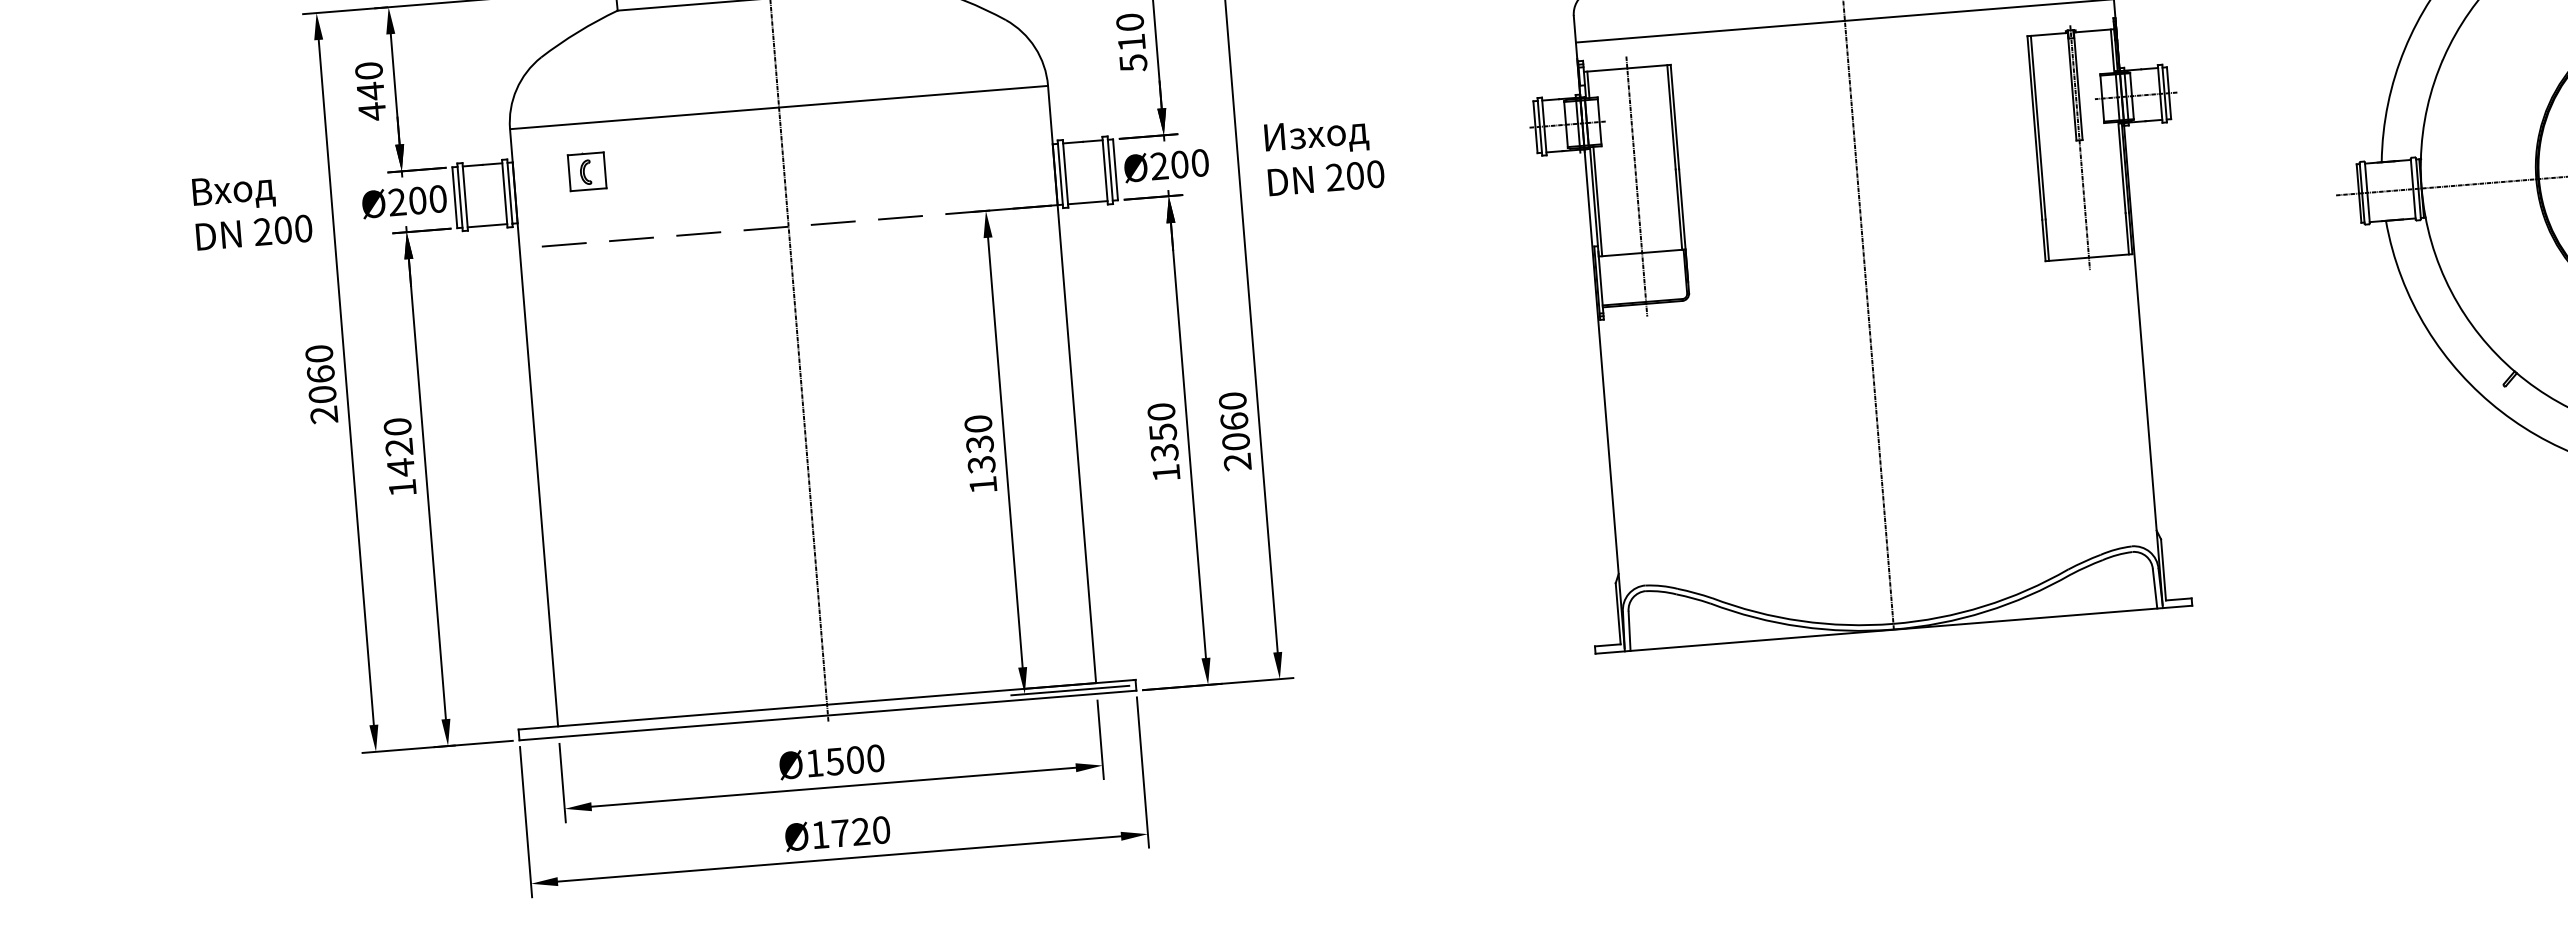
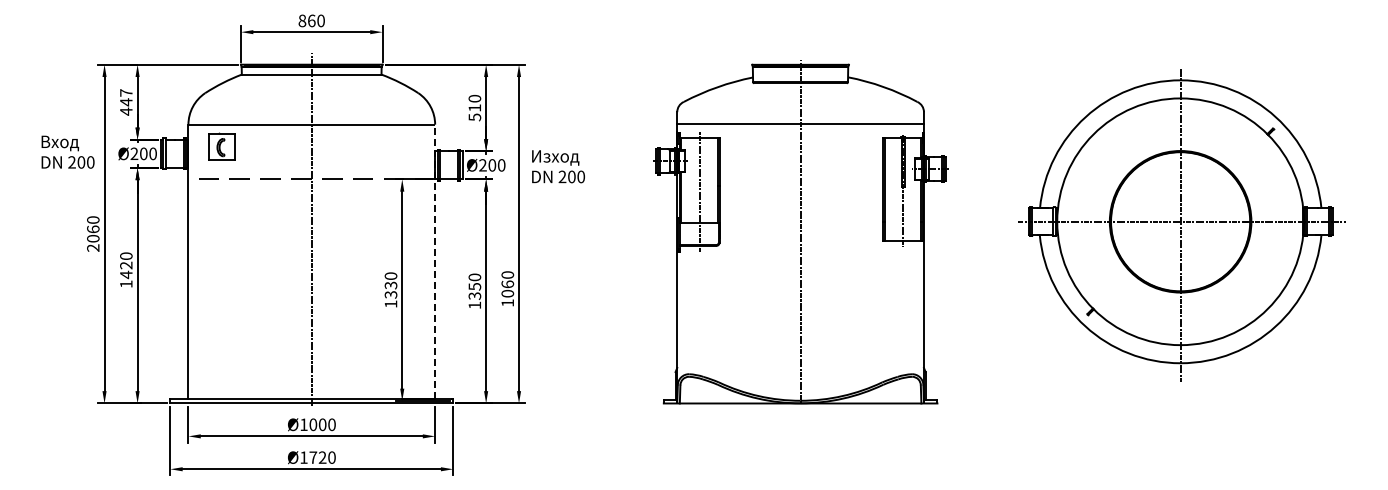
text: (369, 69) -> (126, 92), 440 -> 447
part: (585, 170) -> (221, 146), size x1.6
line: (1072, 384) -> (435, 261), solid -> dashed
text: (1236, 460) -> (507, 302), 2060 -> 1060
text: (835, 761) -> (313, 424), Ø1500 -> Ø1000

